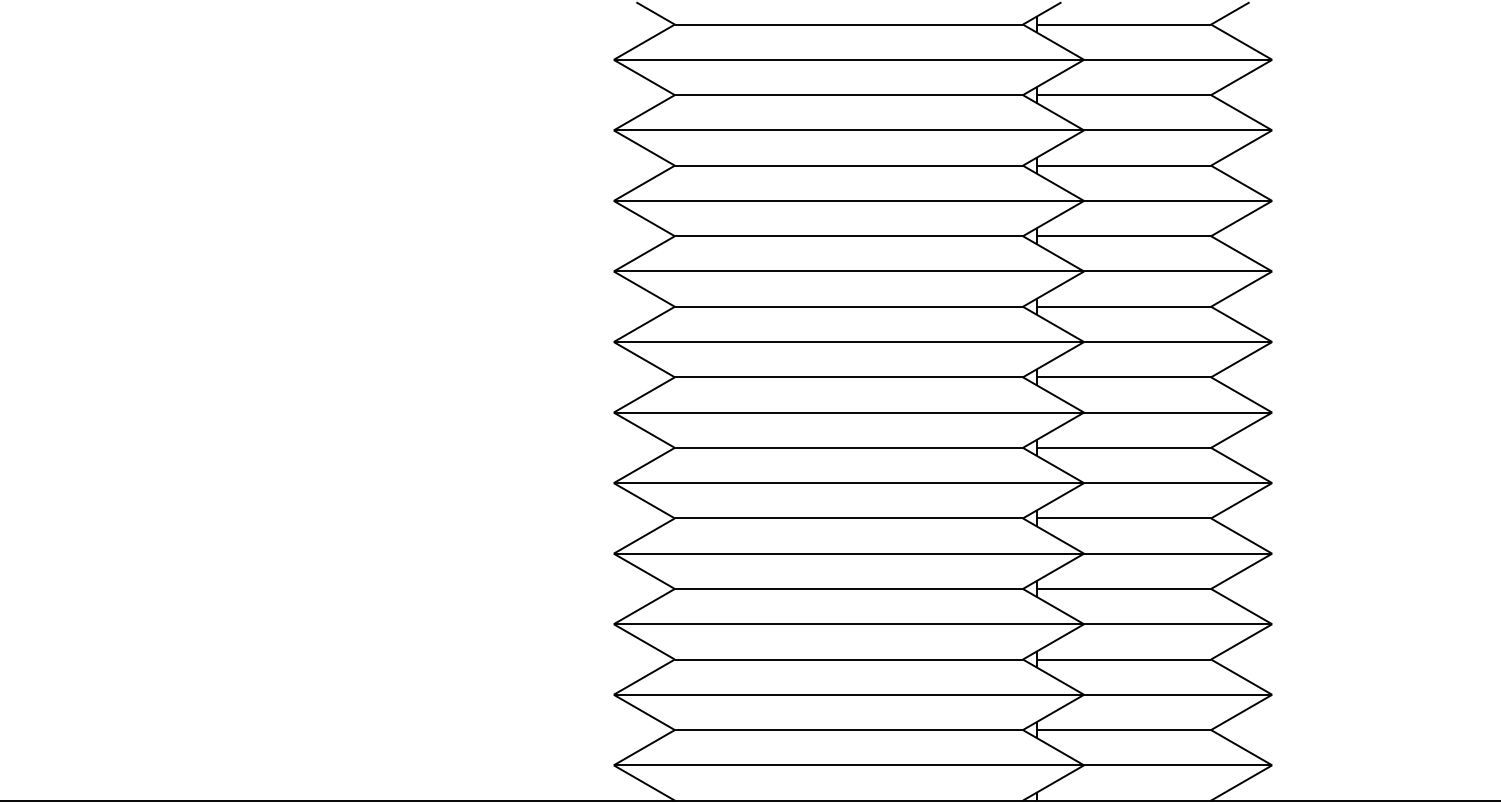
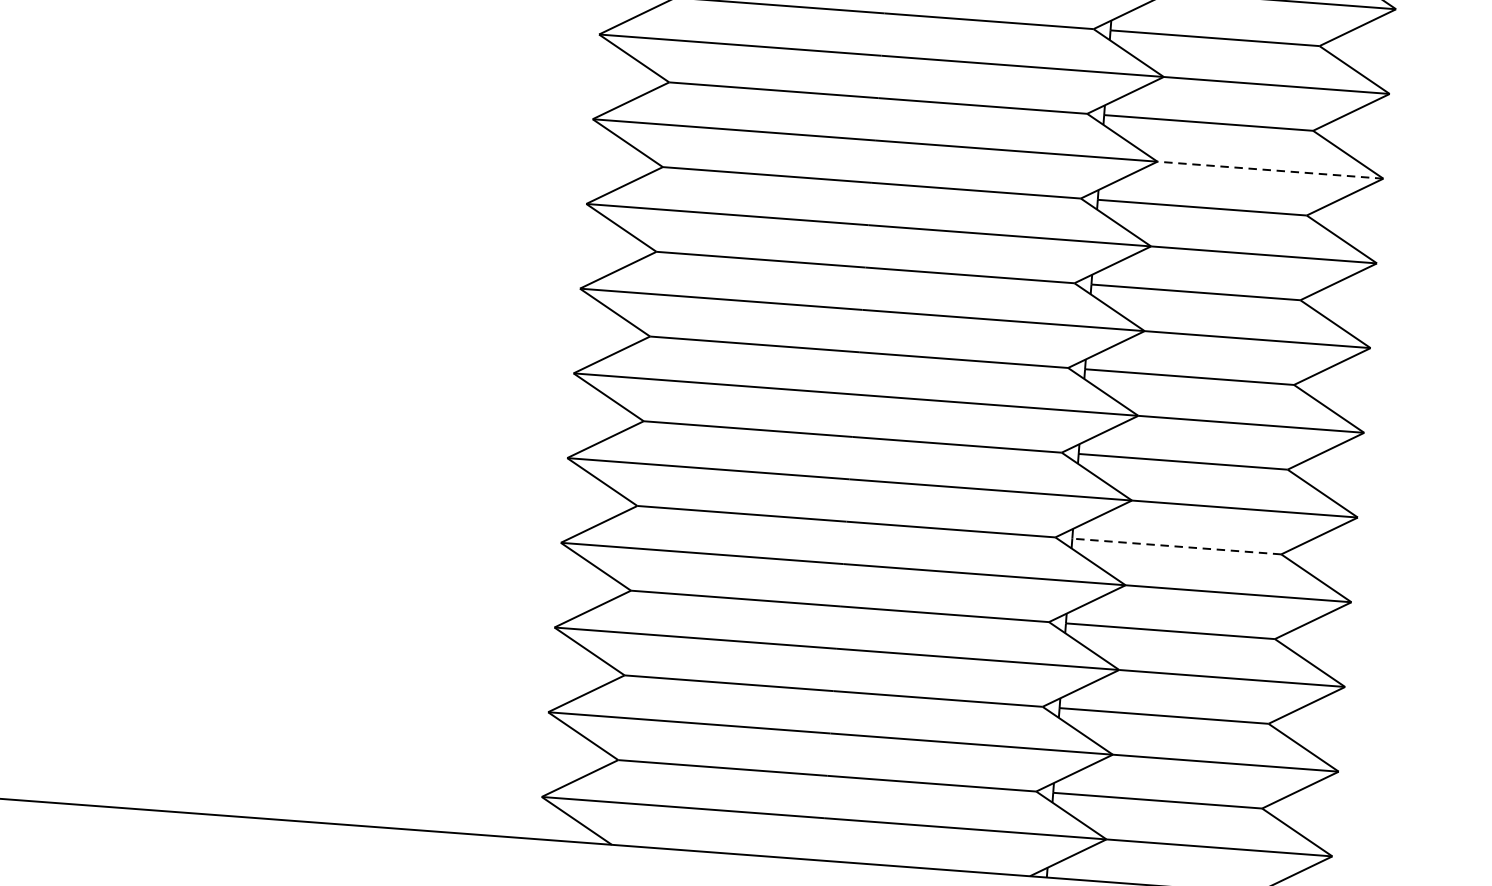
line: (1177, 200) -> (1269, 169), solid -> dashed
line: (1123, 518) -> (1176, 546), solid -> dashed

